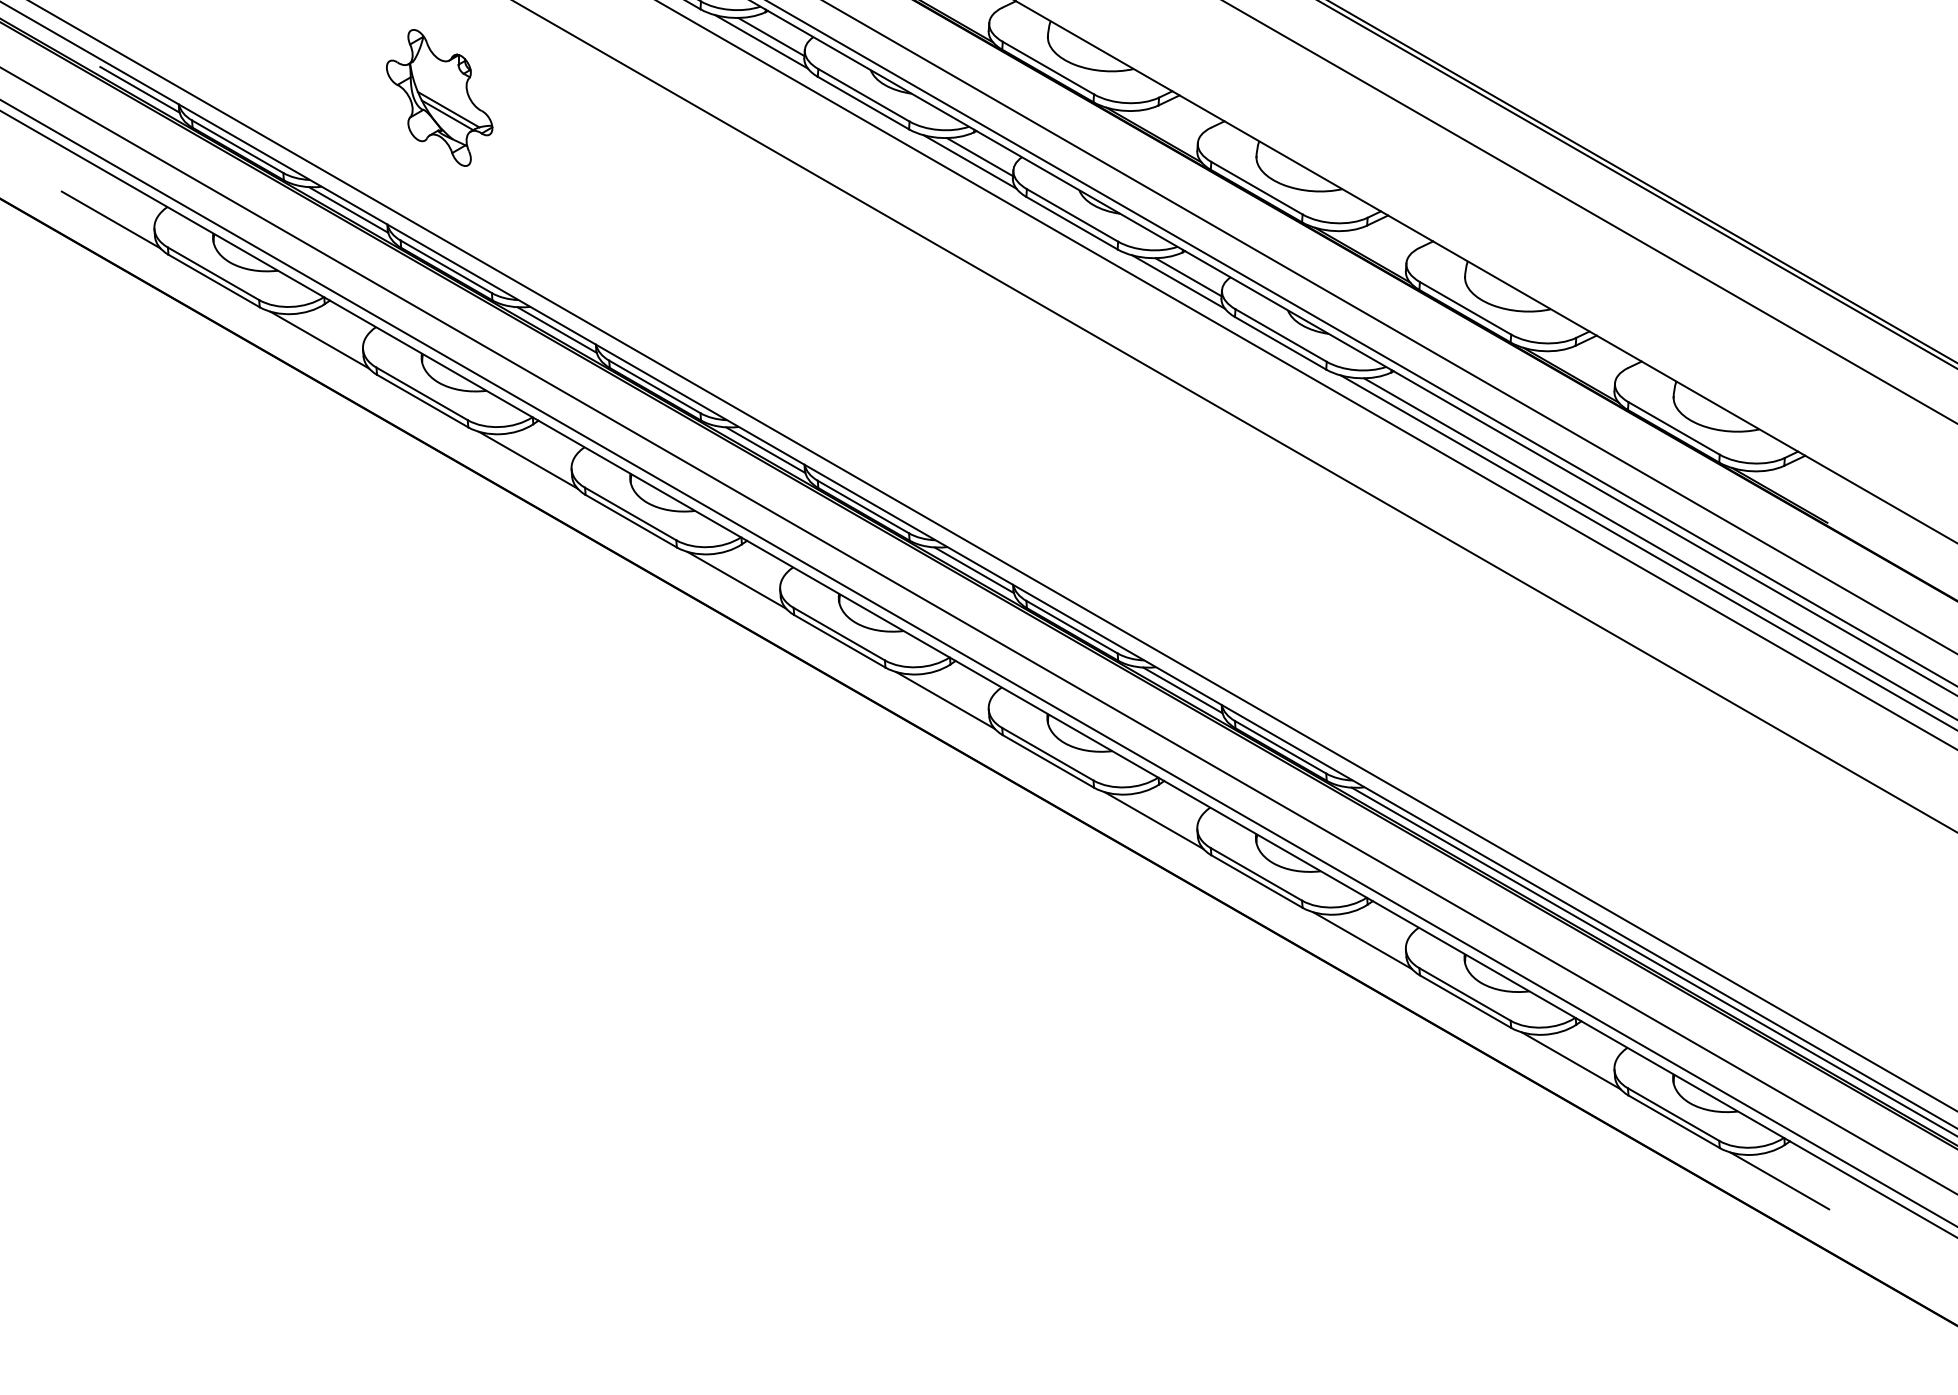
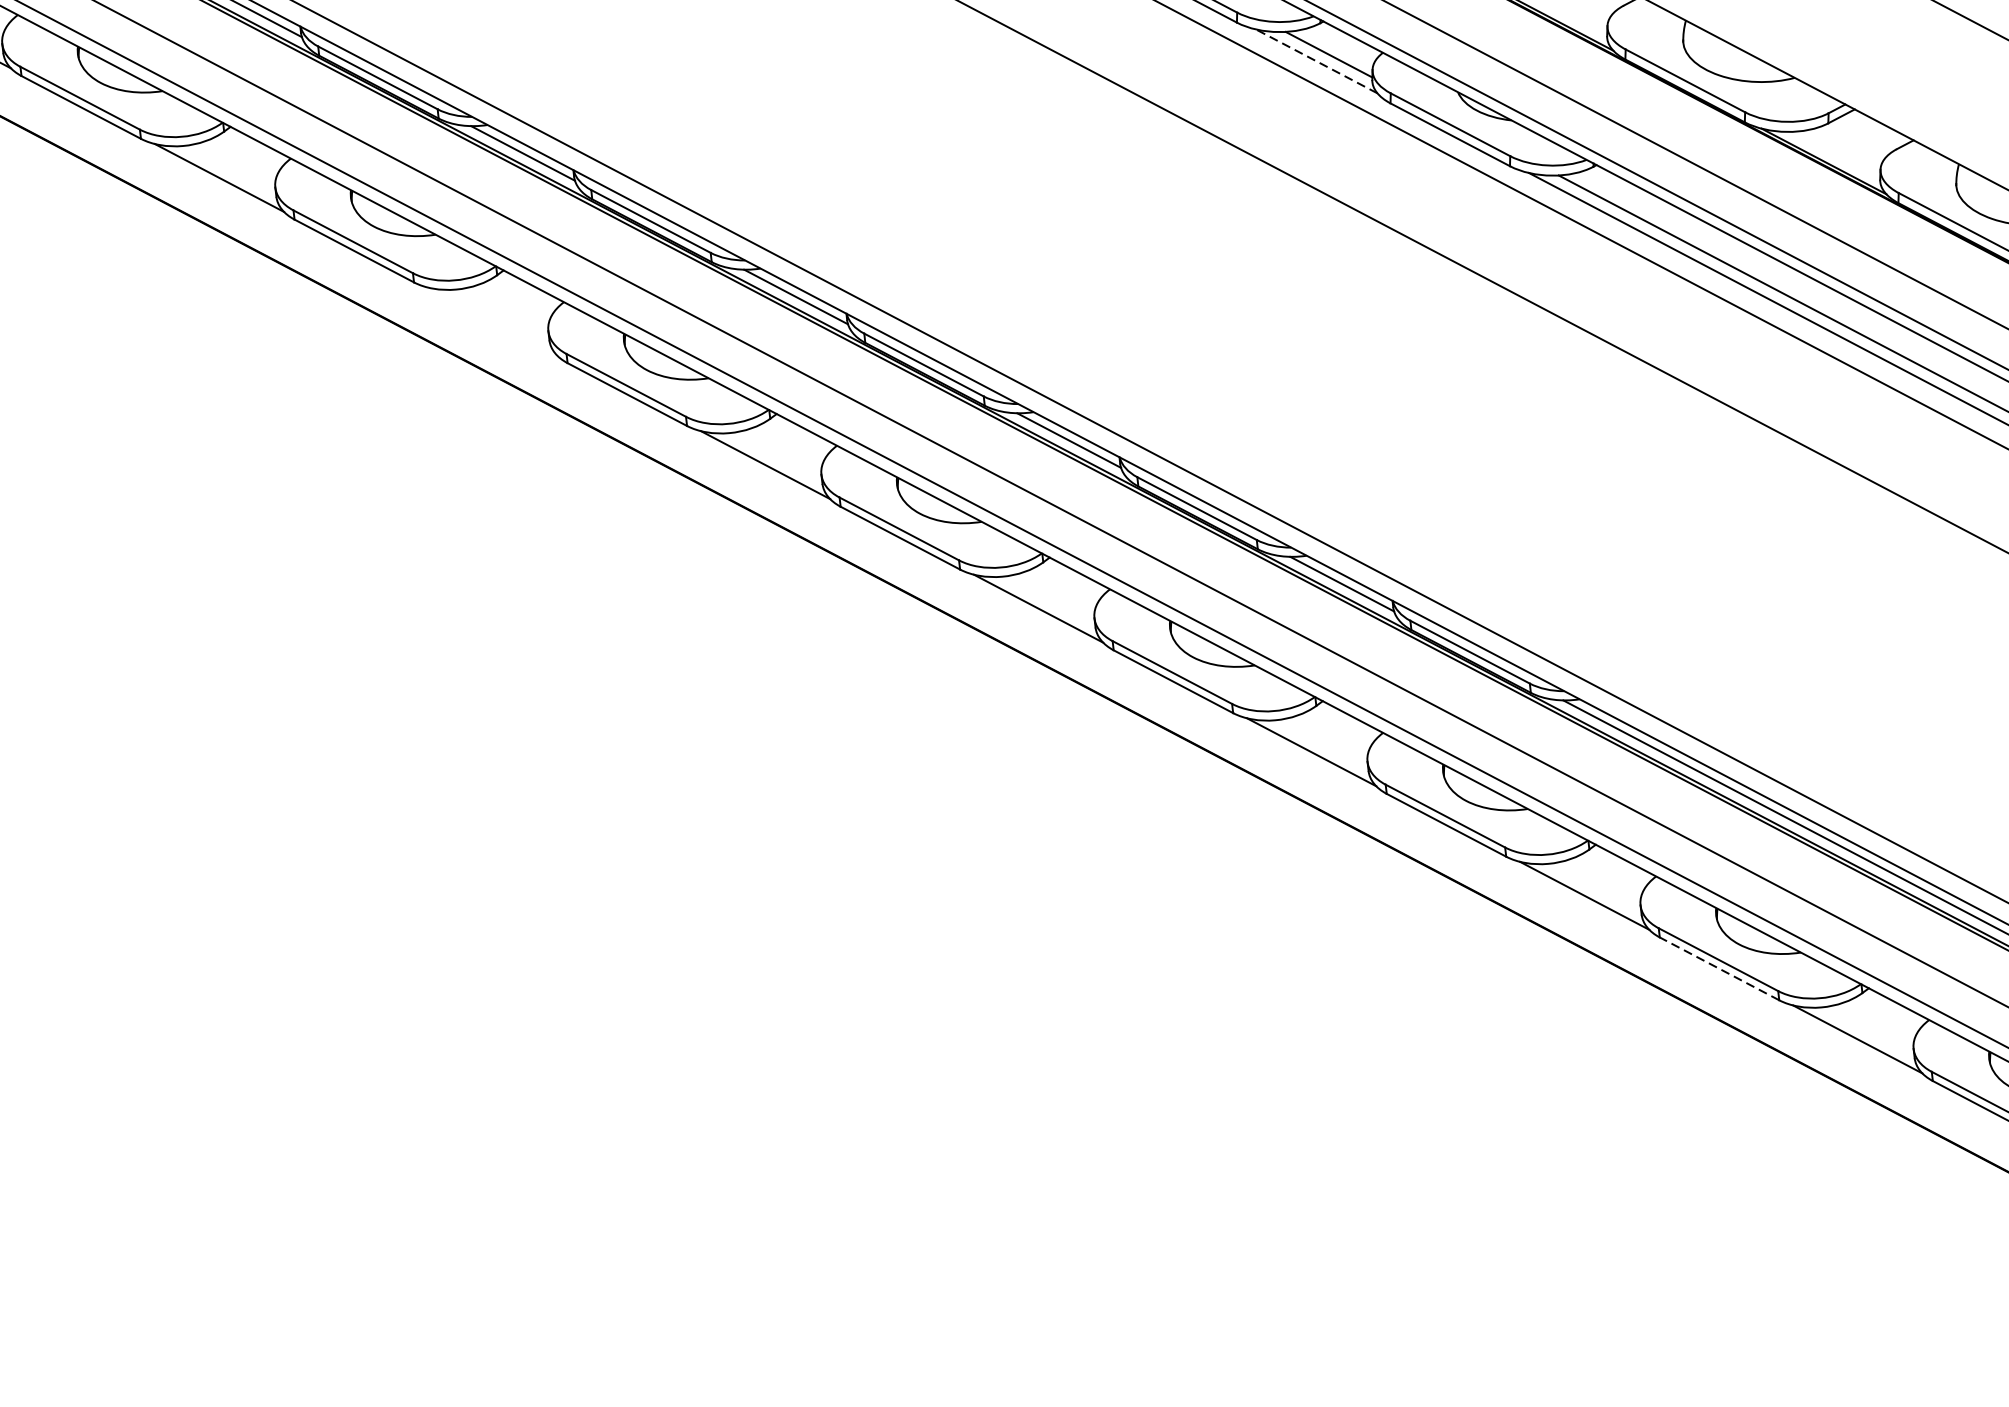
line: (1178, 282) -> (1316, 61), solid -> dashed
line: (527, 459) -> (491, 320), removed
line: (1465, 1001) -> (1719, 968), solid -> dashed

